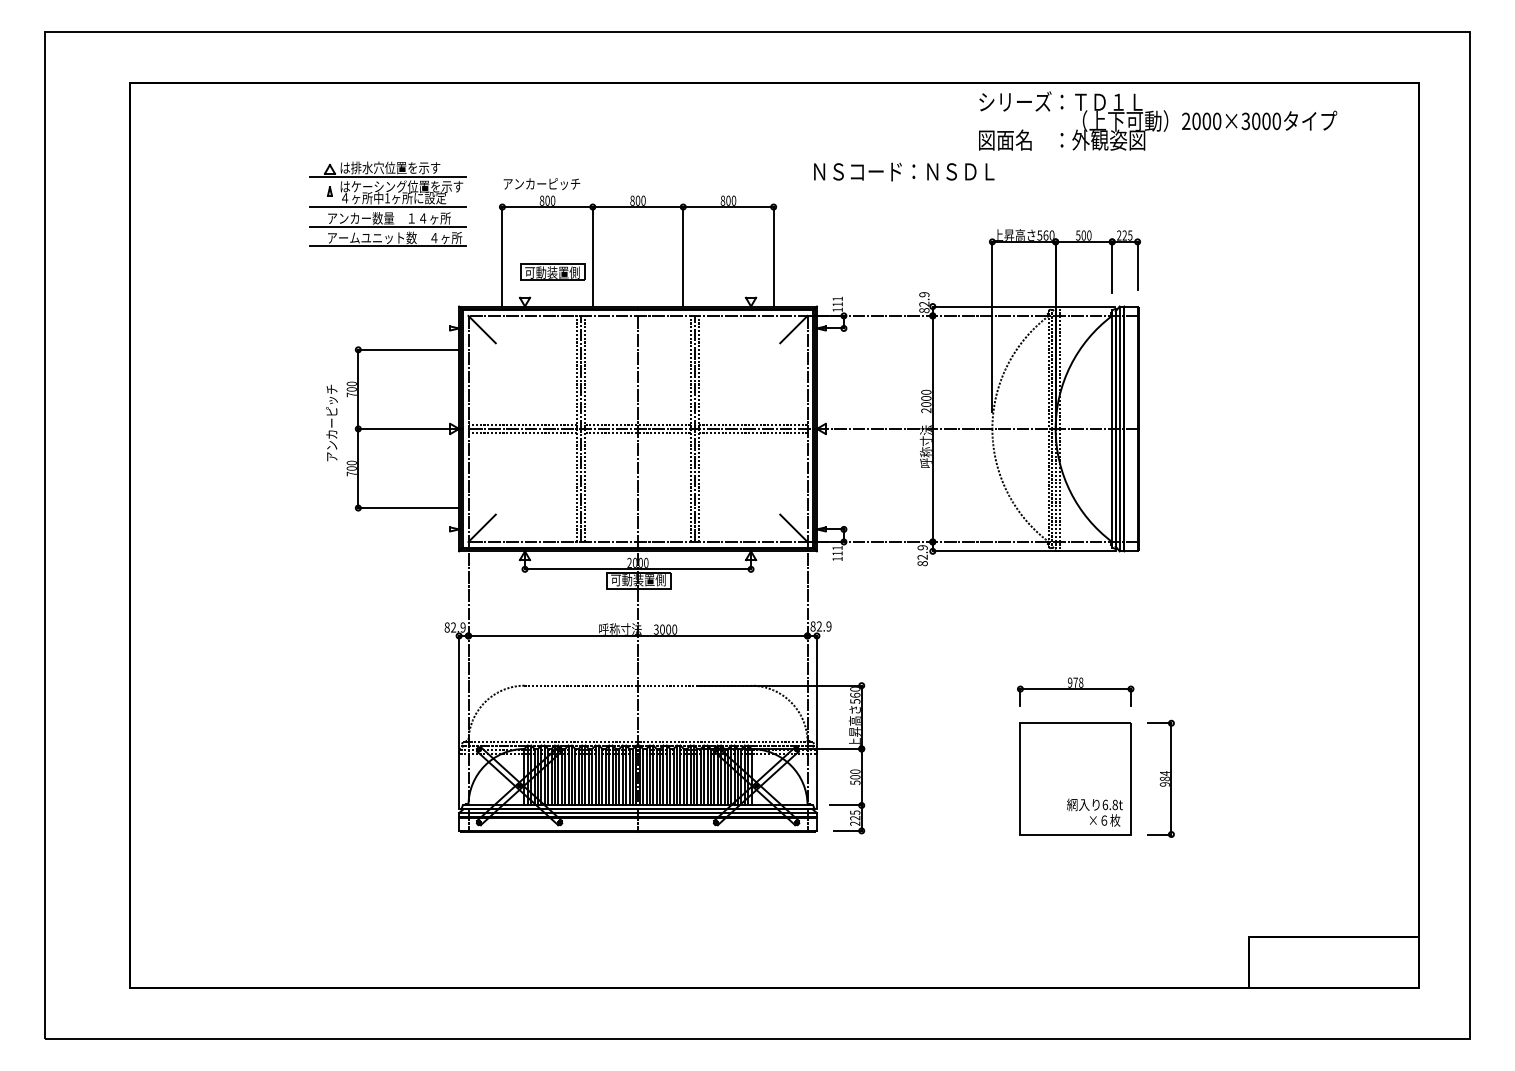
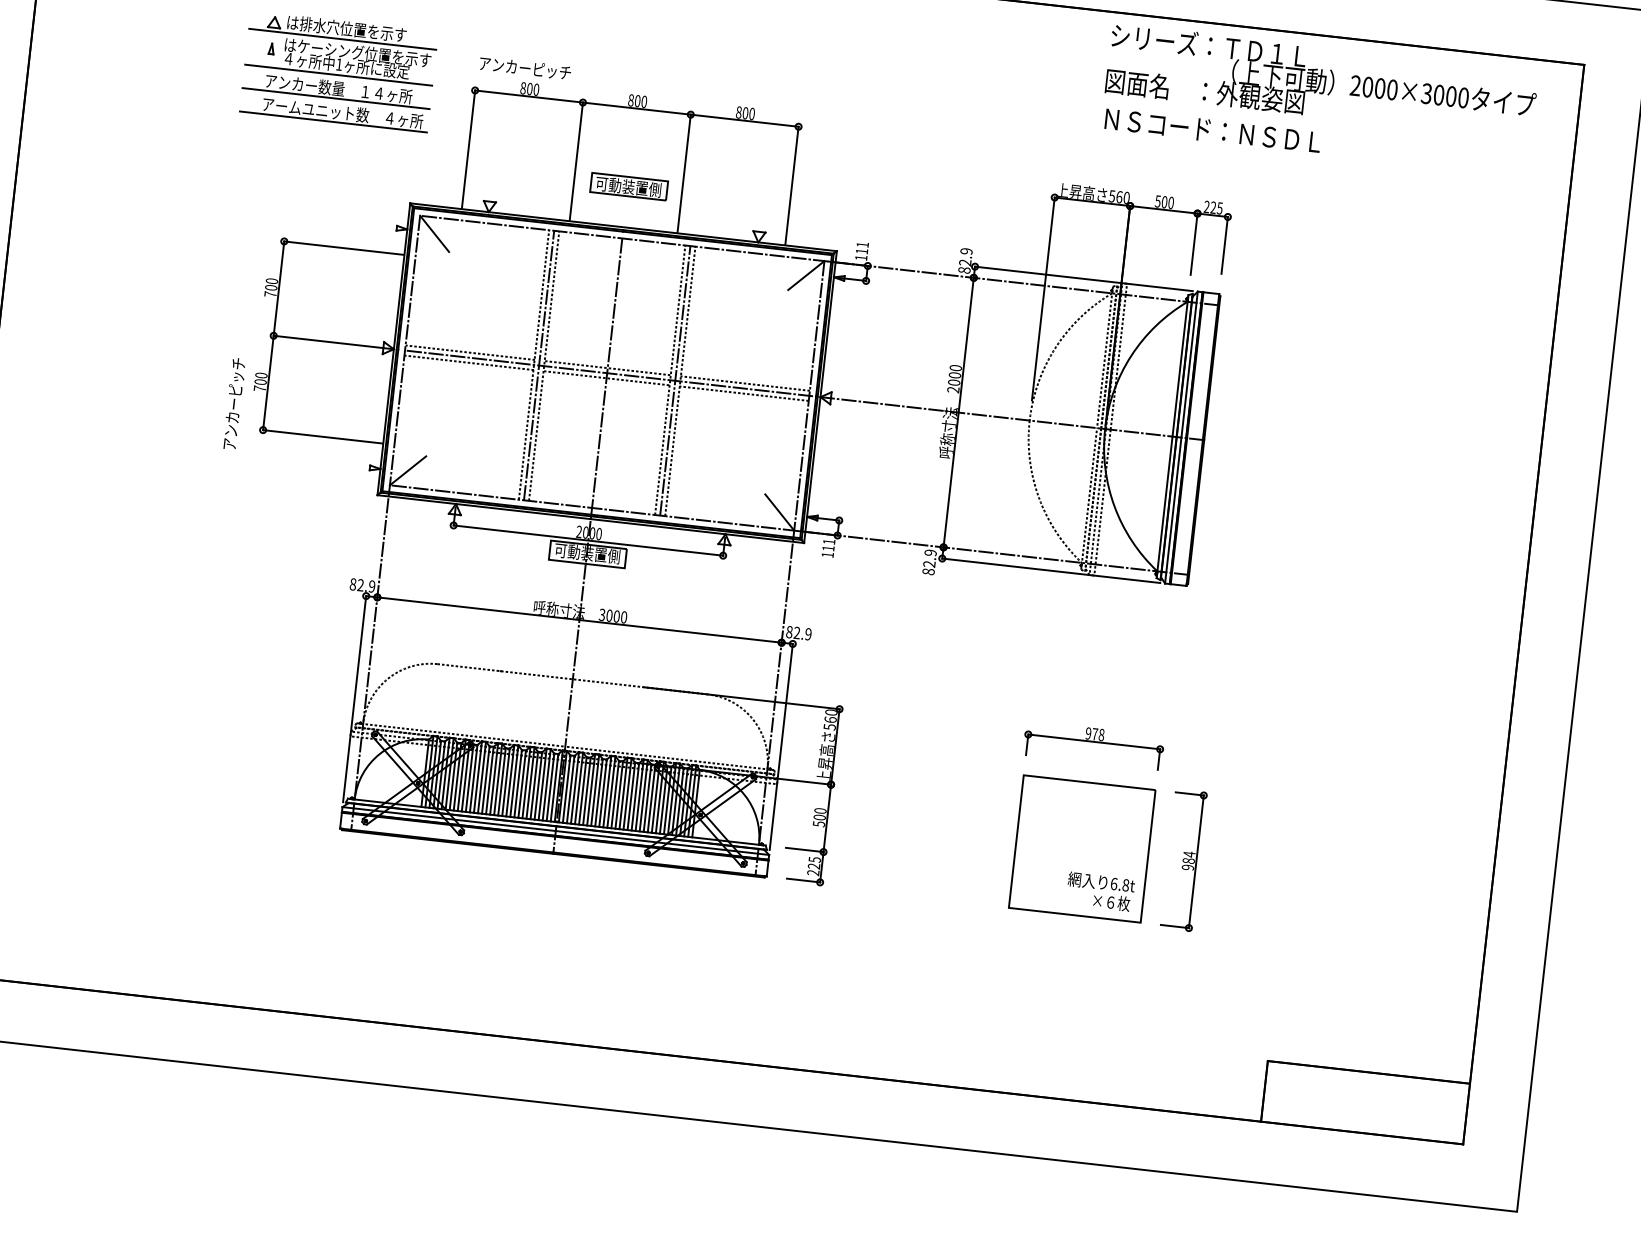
text: (1158, 120) -> (1322, 81), moved
text: (904, 171) -> (1213, 130), moved
part: (552, 271) -> (628, 185), moved
text: (331, 422) -> (233, 403), moved

